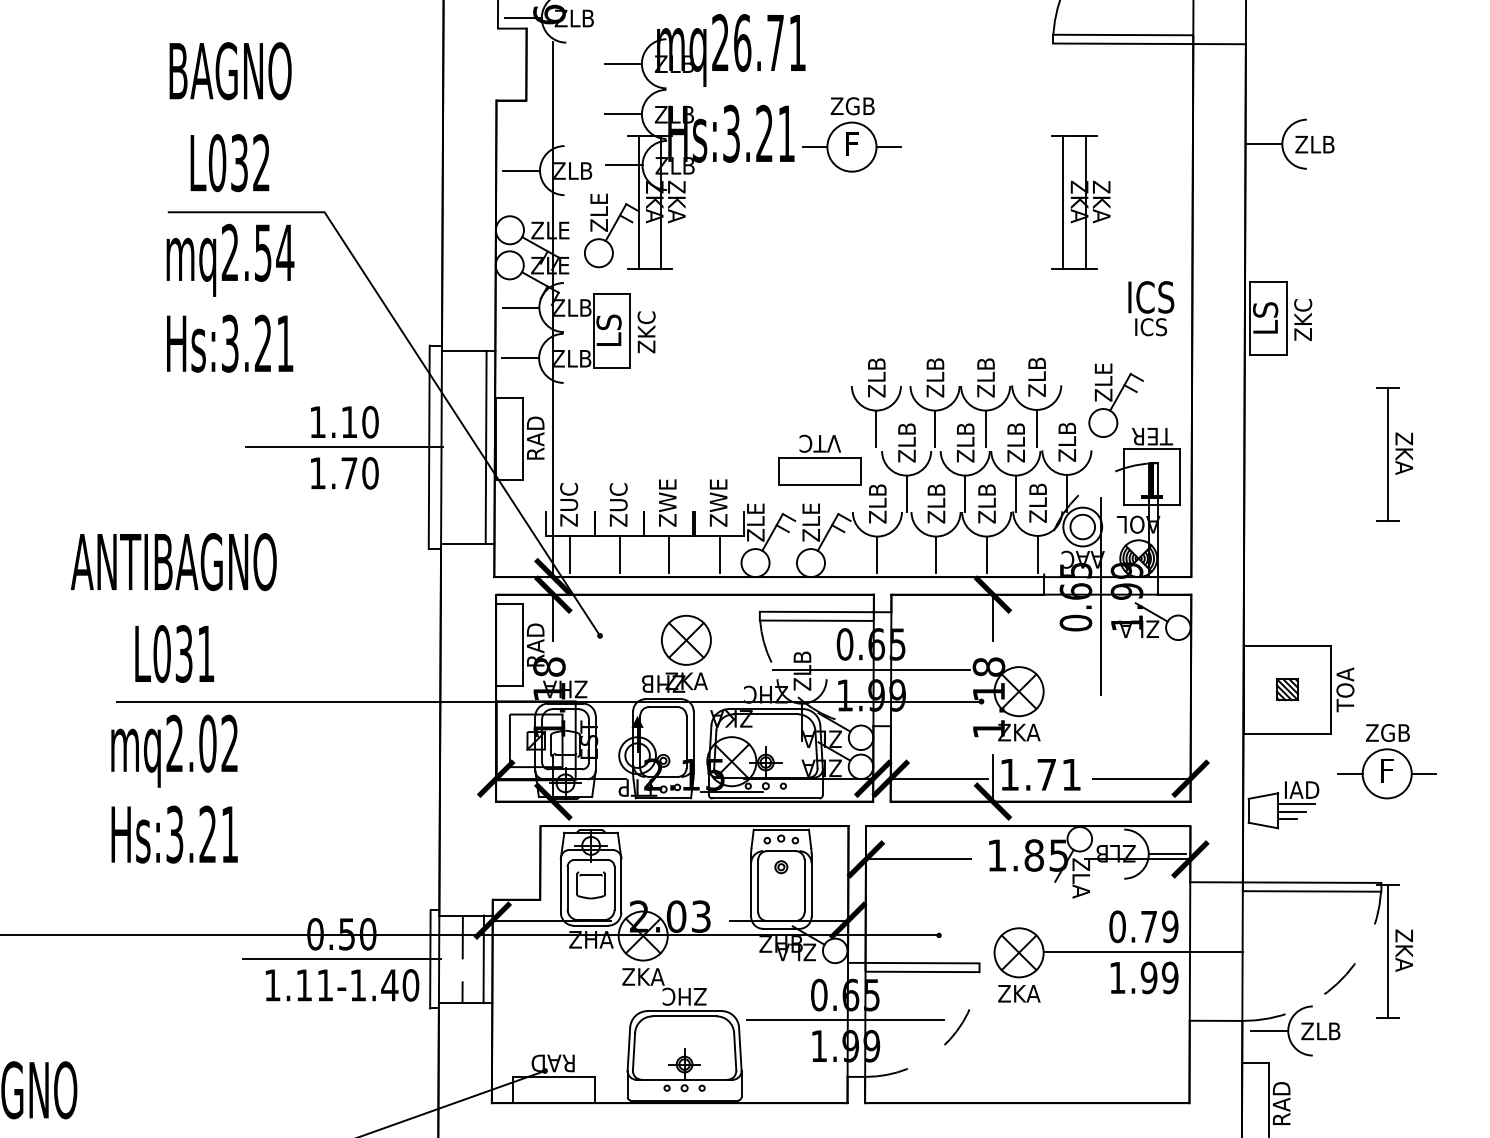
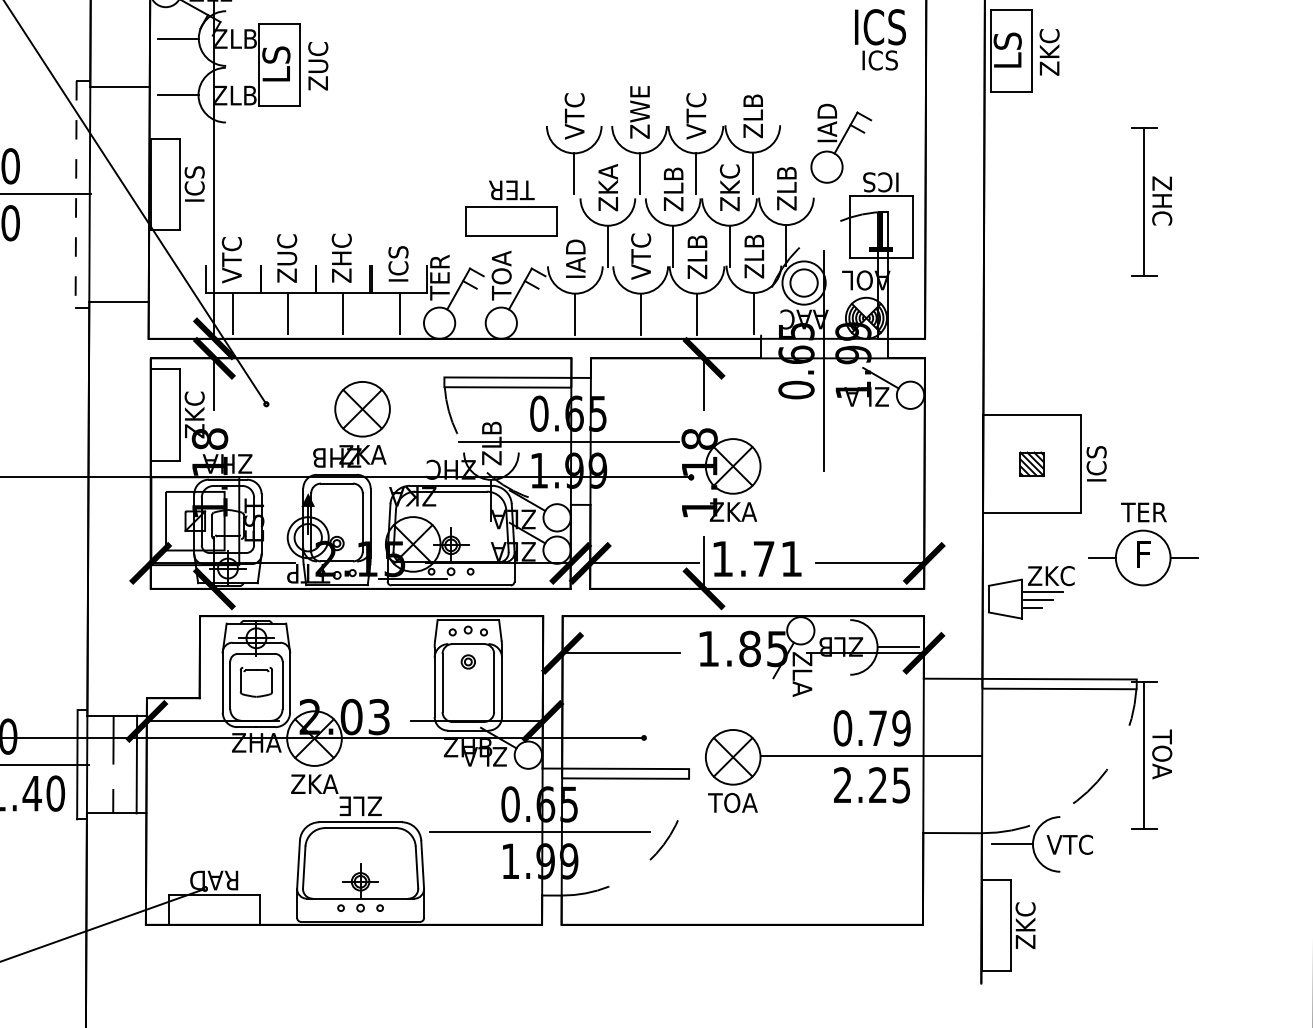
text: (646, 332) -> (318, 66), ZKC -> ZUC
text: (935, 366) -> (640, 104), ZLB -> ZWE
text: (876, 377) -> (574, 116), ZLB -> VTC
text: (986, 377) -> (696, 116), ZLB -> VTC
text: (1103, 382) -> (827, 122), ZLE -> IAD
text: (906, 432) -> (607, 177), ZLB -> ZKA
text: (1016, 432) -> (730, 177), ZLB -> ZKC
text: (1152, 436) -> (881, 182), TER -> ICS
text: (535, 437) -> (194, 183), RAD -> ICS
text: (820, 443) -> (511, 189), VTC -> TER
line: (485, 446) -> (138, 193), removed
line: (429, 447) -> (76, 194), solid -> dashed
text: (1404, 453) -> (1162, 201), ZKA -> ZHC
text: (667, 495) -> (341, 247), ZWE -> ZHC
text: (718, 502) -> (398, 255), ZWE -> ICS
text: (877, 503) -> (575, 256), ZLB -> IAD
text: (936, 503) -> (641, 256), ZLB -> VTC
text: (569, 505) -> (232, 259), ZUC -> VTC
text: (811, 520) -> (501, 275), ZLE -> TOA
text: (755, 521) -> (439, 276), ZLE -> TER
text: (535, 644) -> (194, 413), RAD -> ZKC
text: (1345, 689) -> (1096, 464), TOA -> ICS
text: (1387, 732) -> (1143, 511), ZGB -> TER
text: (1304, 790) -> (1051, 576), IAD -> ZKC
text: (1404, 949) -> (1162, 753), ZKA -> TOA
text: (1143, 977) -> (871, 784), 1.99 -> 2.25
text: (1018, 993) -> (732, 802), ZKA -> TOA
text: (684, 996) -> (360, 805), ZHC -> ZLE
text: (1321, 1031) -> (1070, 844), ZLB -> VTC
text: (1281, 1103) -> (1025, 925), RAD -> ZKC

